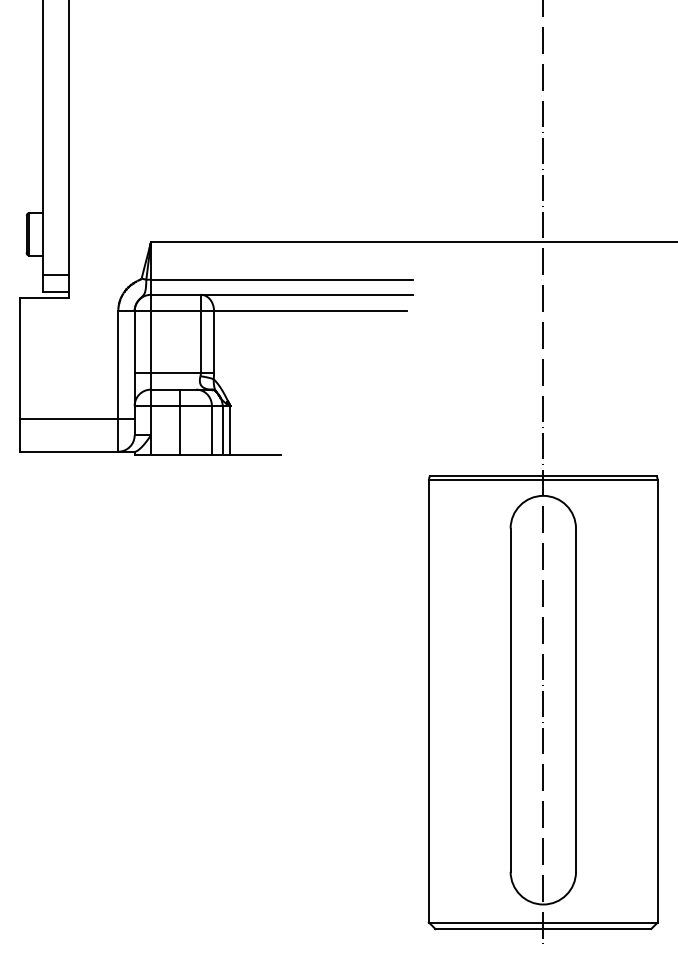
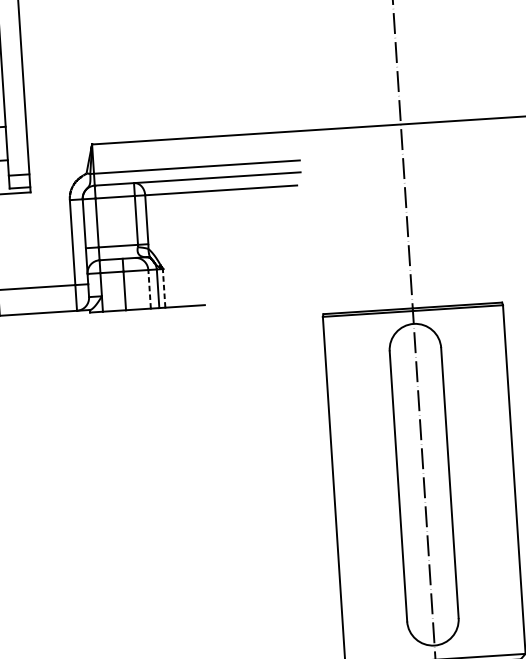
line: (211, 430) -> (149, 289), solid -> dashed
line: (230, 430) -> (164, 288), solid -> dashed

